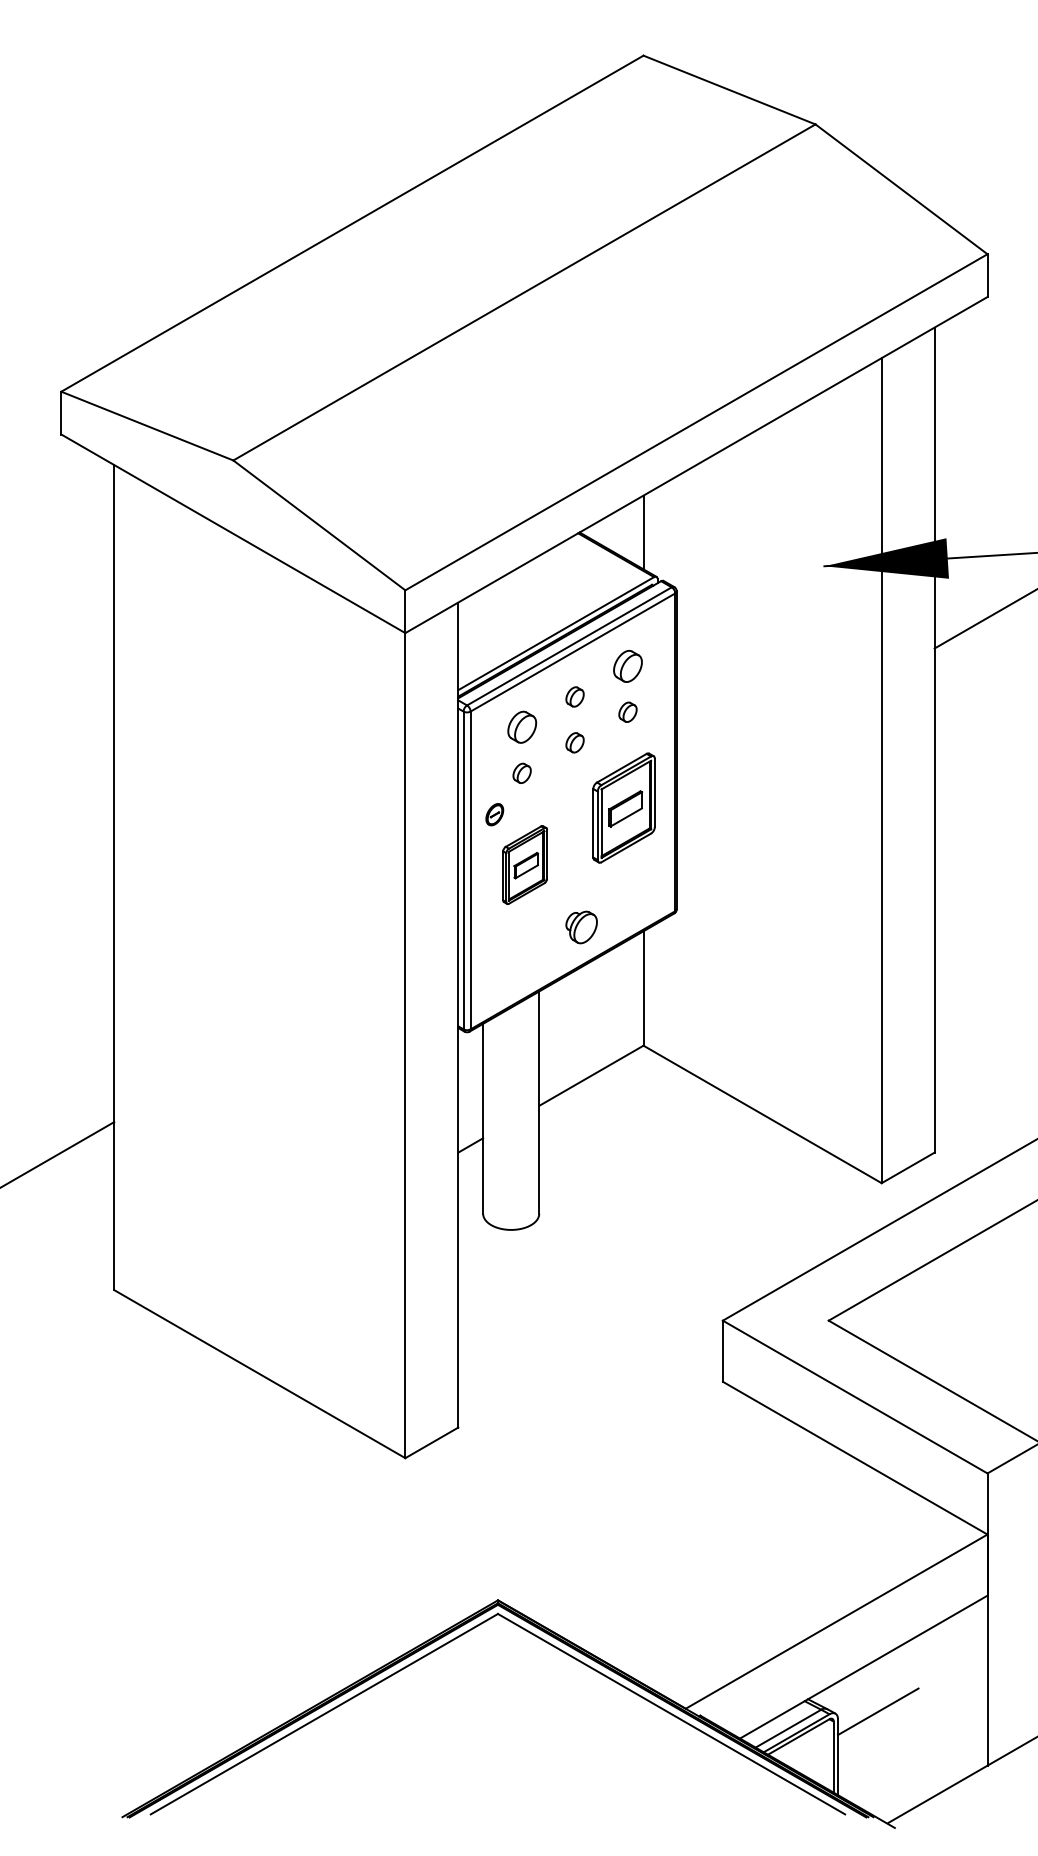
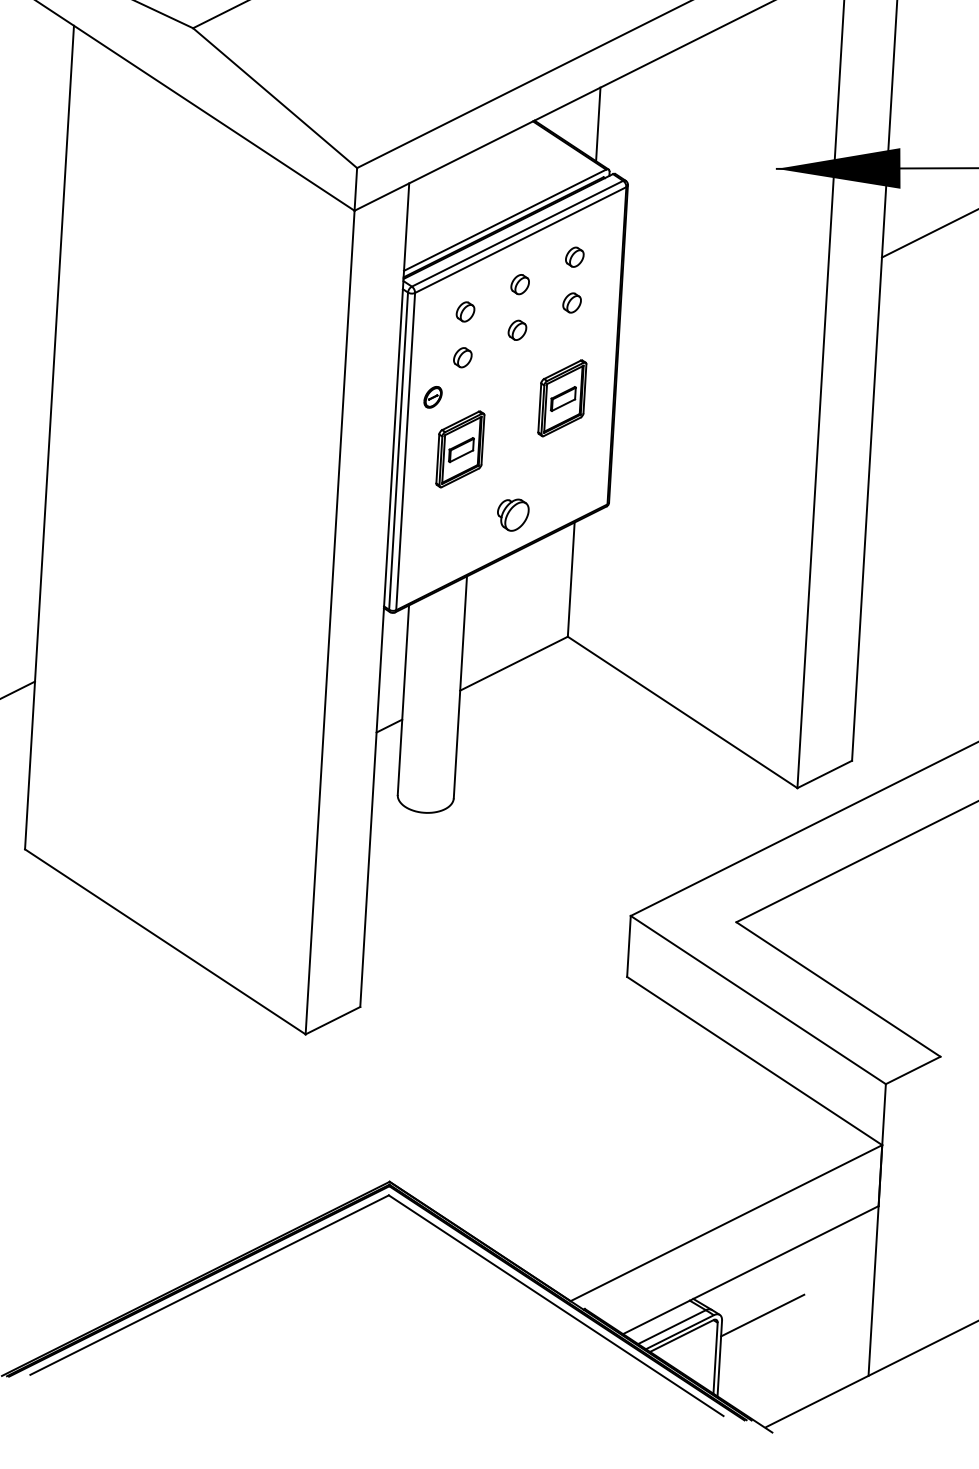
part: (627, 666) -> (574, 257), size x0.62
part: (521, 727) -> (464, 311), size x0.62
part: (623, 807) -> (561, 397), size x0.71

